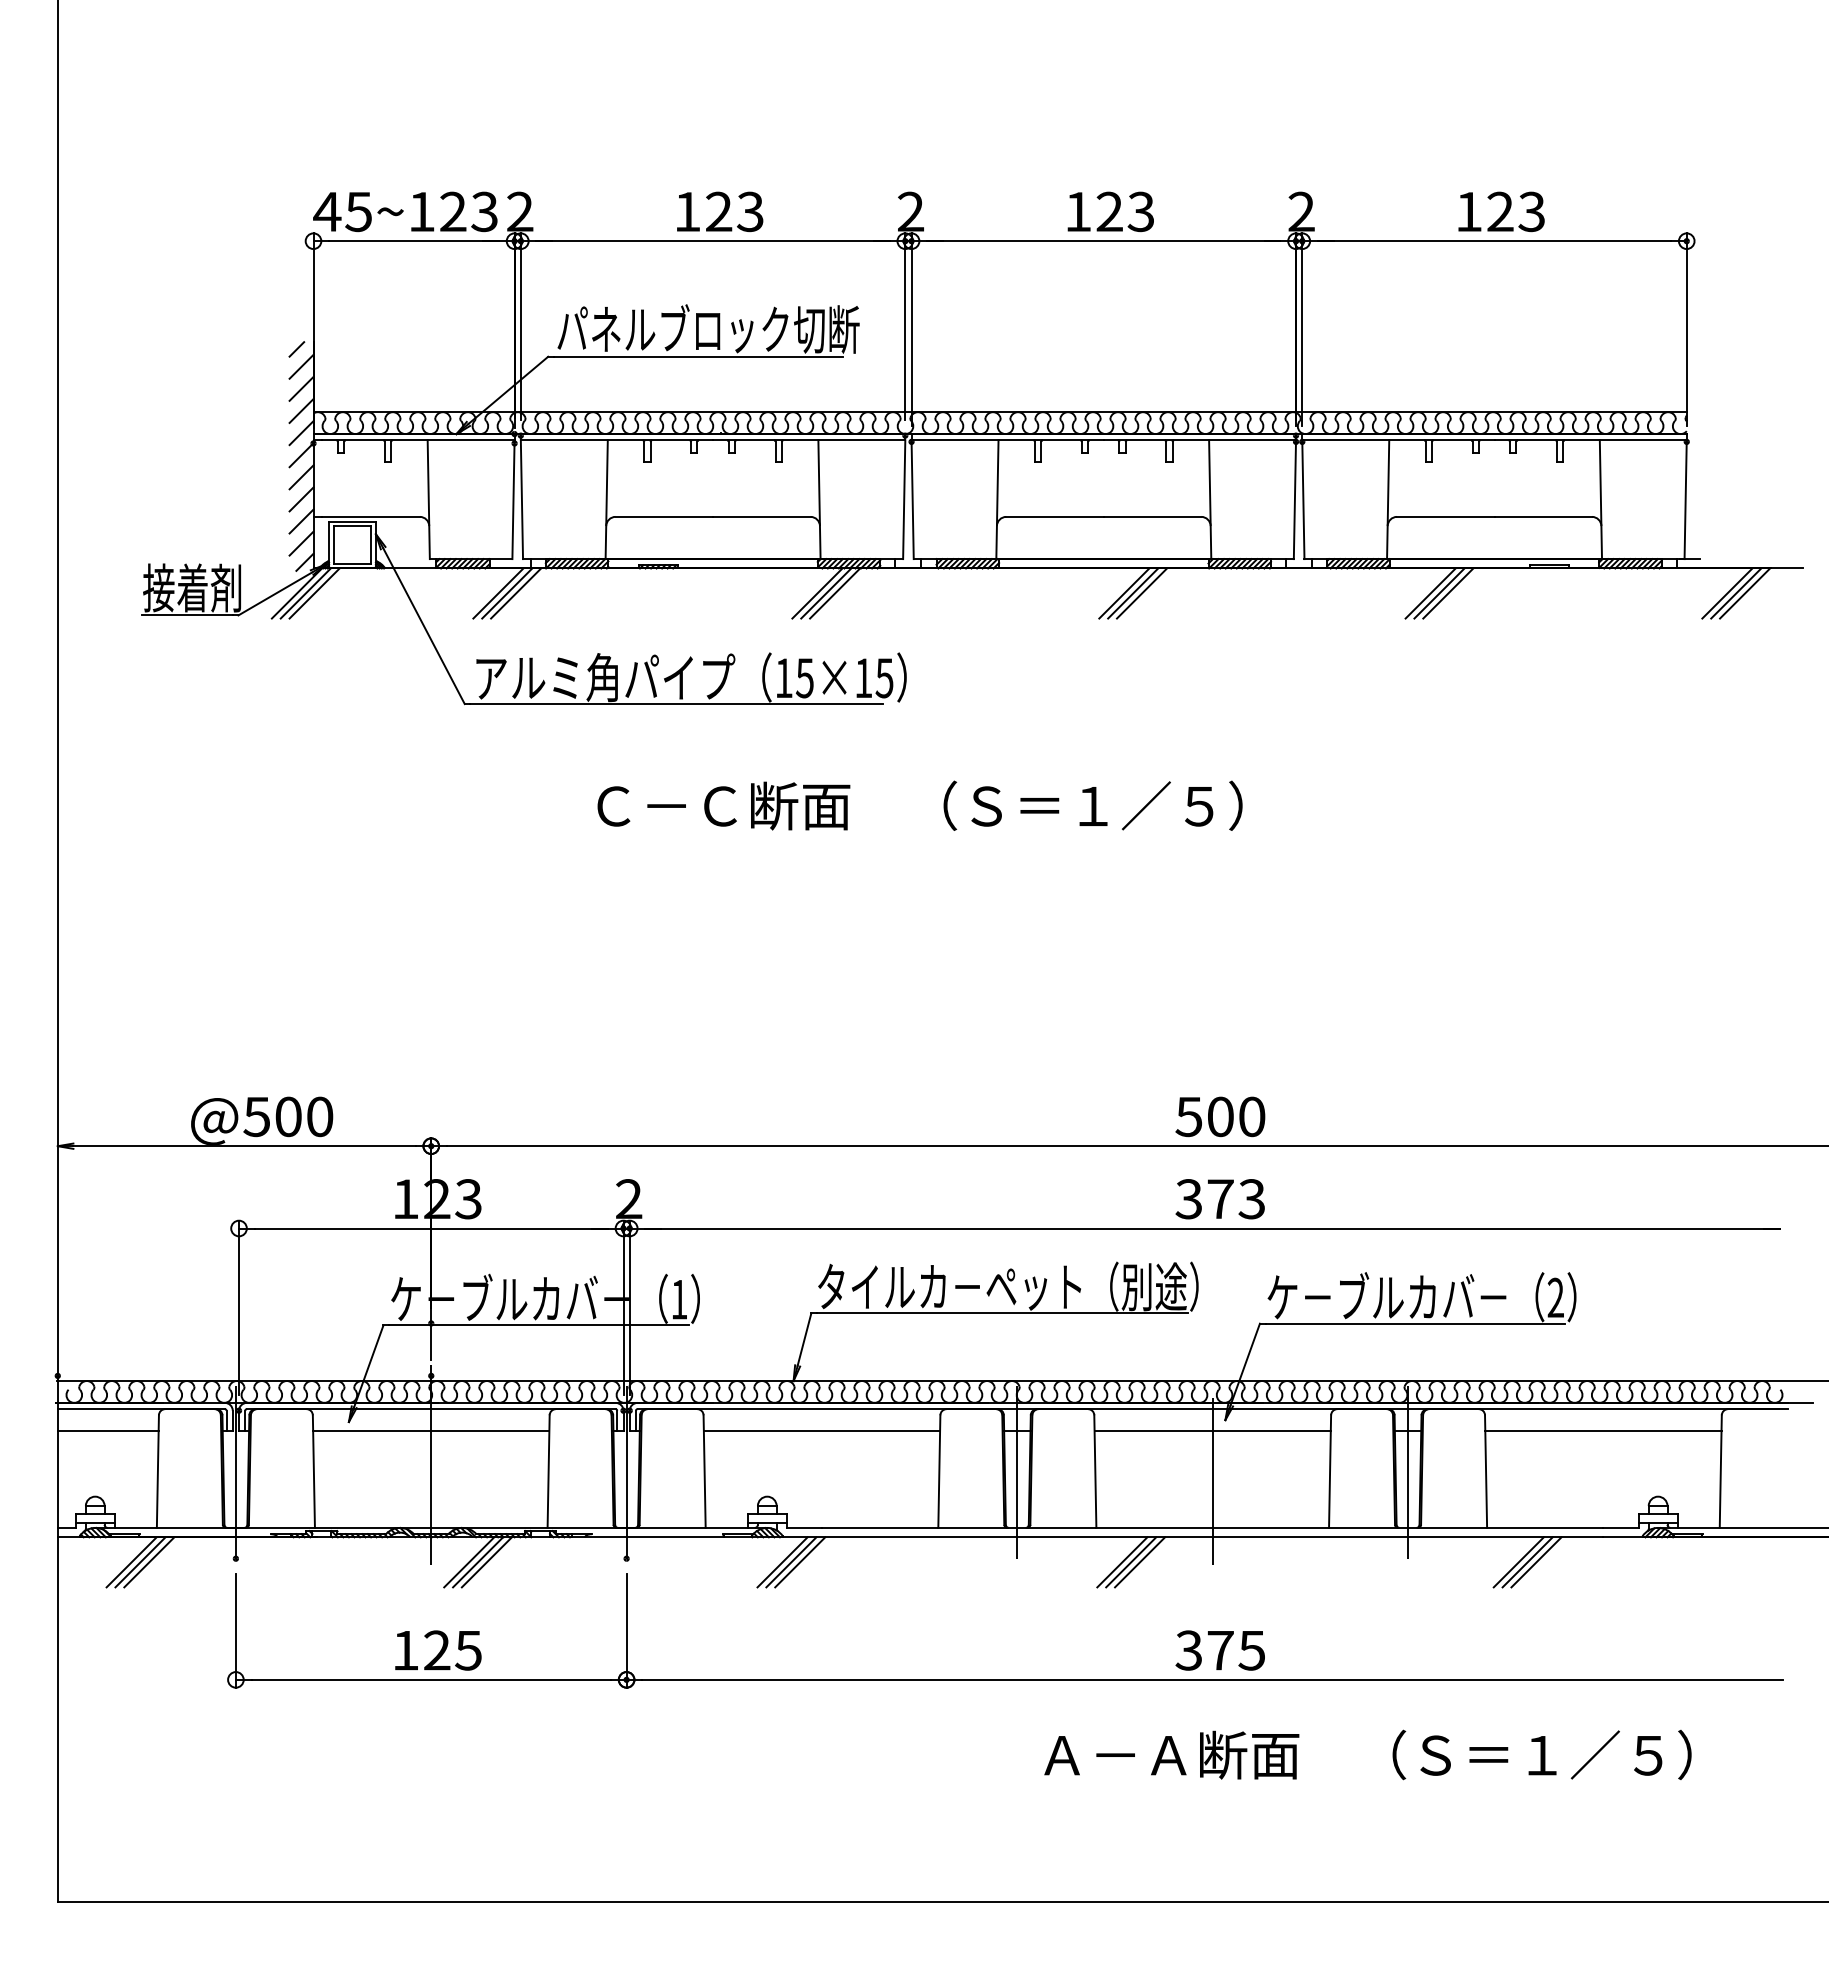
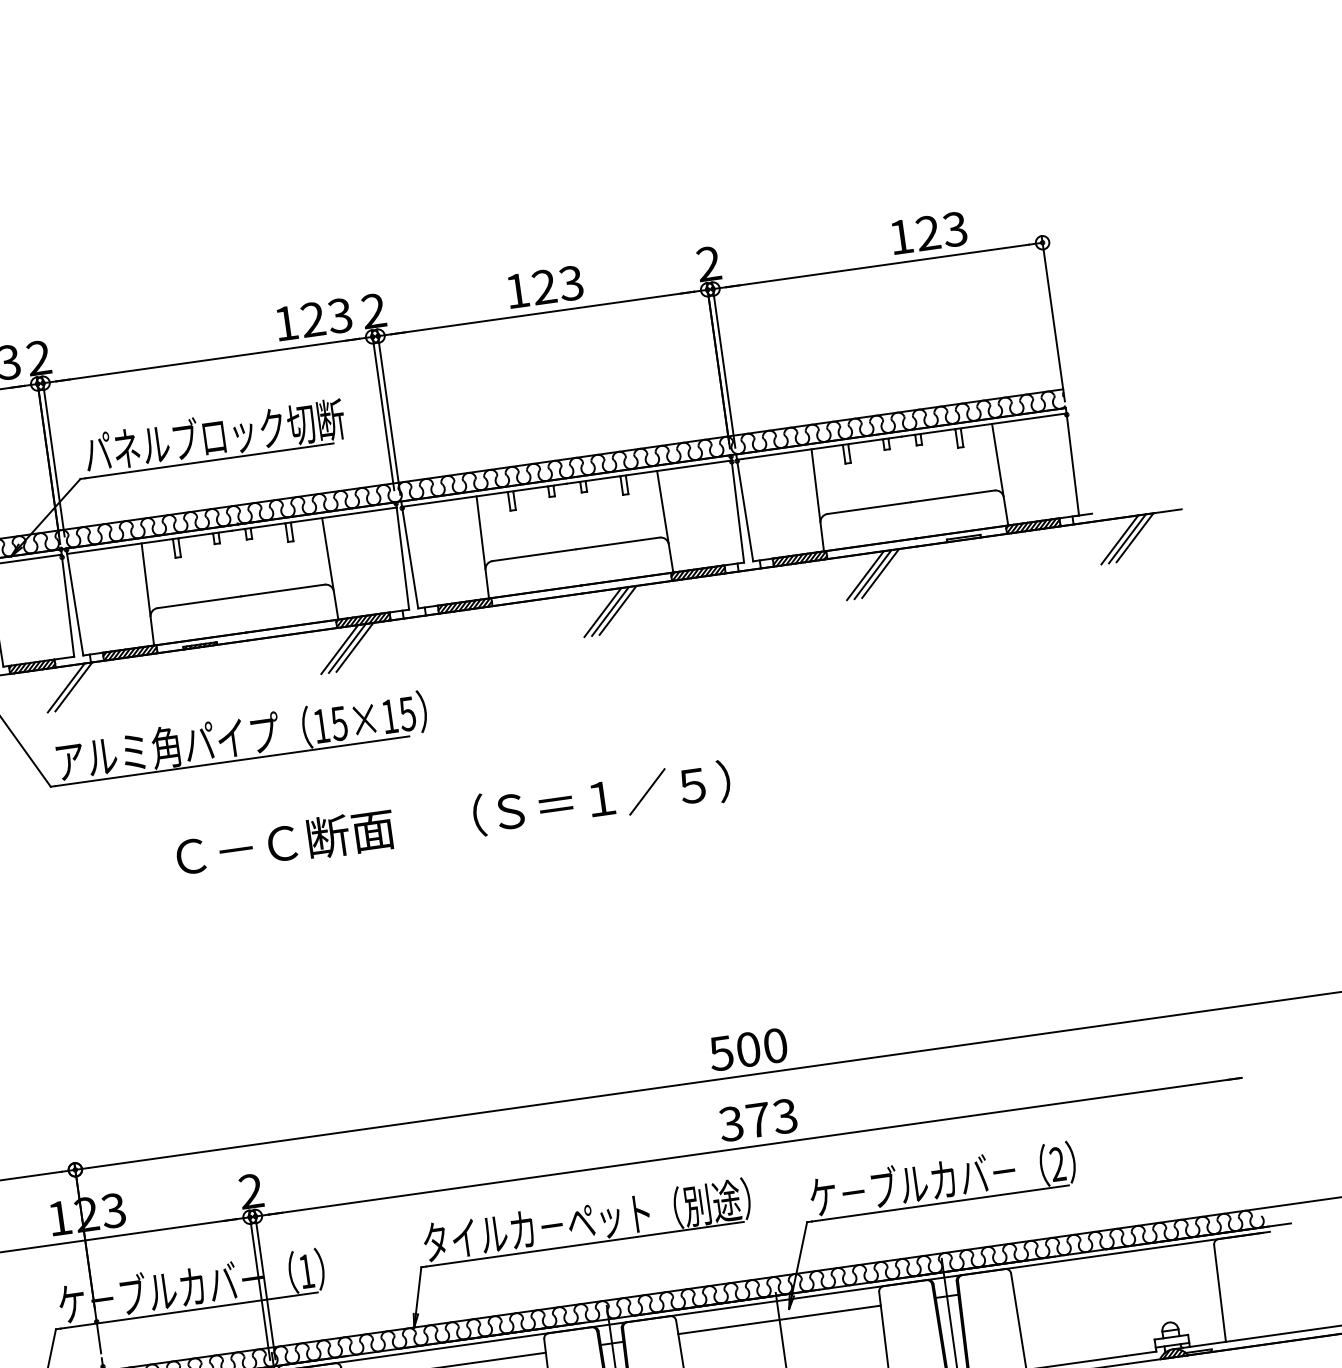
text: (720, 211) -> (314, 319), moved
text: (1501, 211) -> (929, 232), moved
line: (516, 593) -> (81, 685), removed
line: (1603, 1431) -> (1114, 1273), removed

